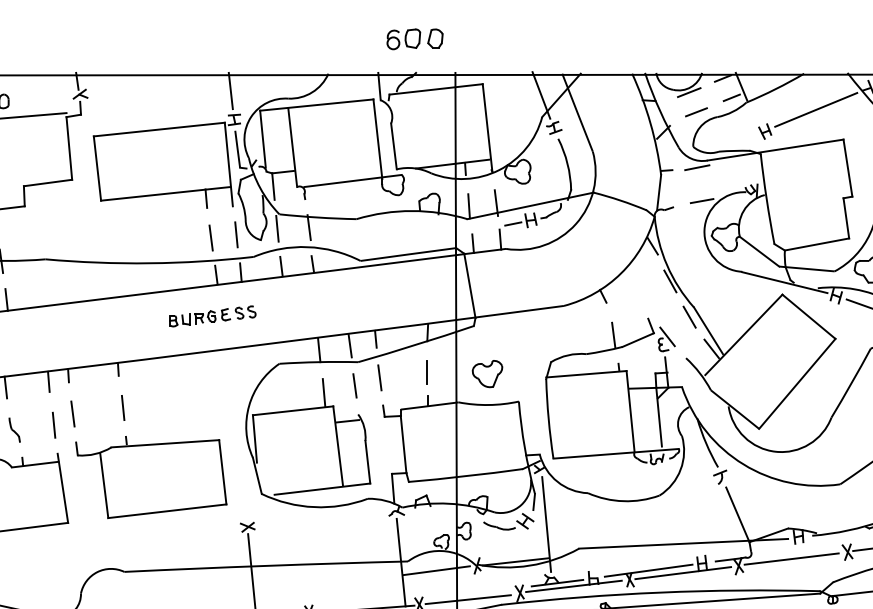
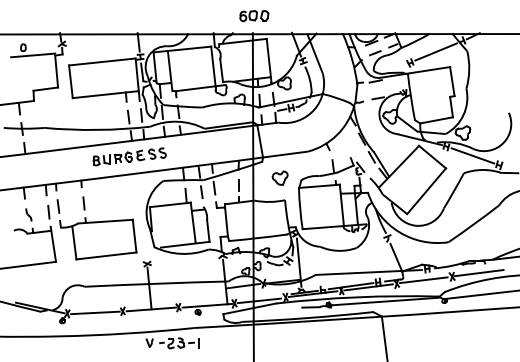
part: (415, 40) -> (254, 16), moved
part: (212, 315) -> (129, 156), size x1.67
part: (486, 372) -> (279, 177), moved

